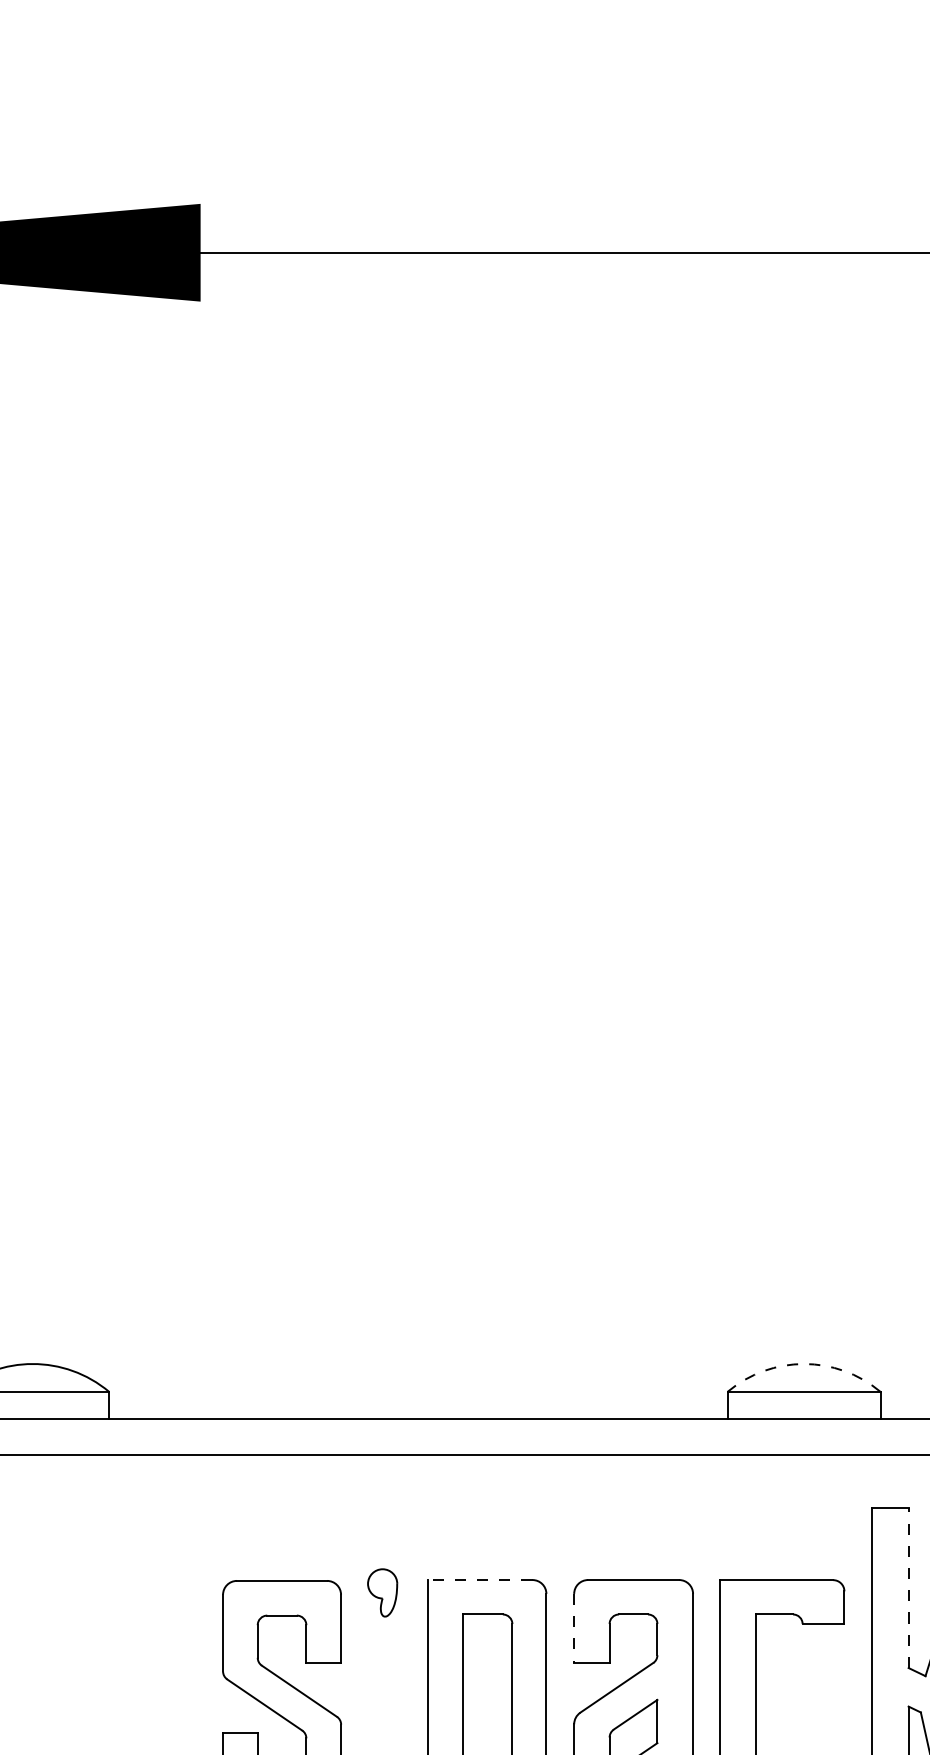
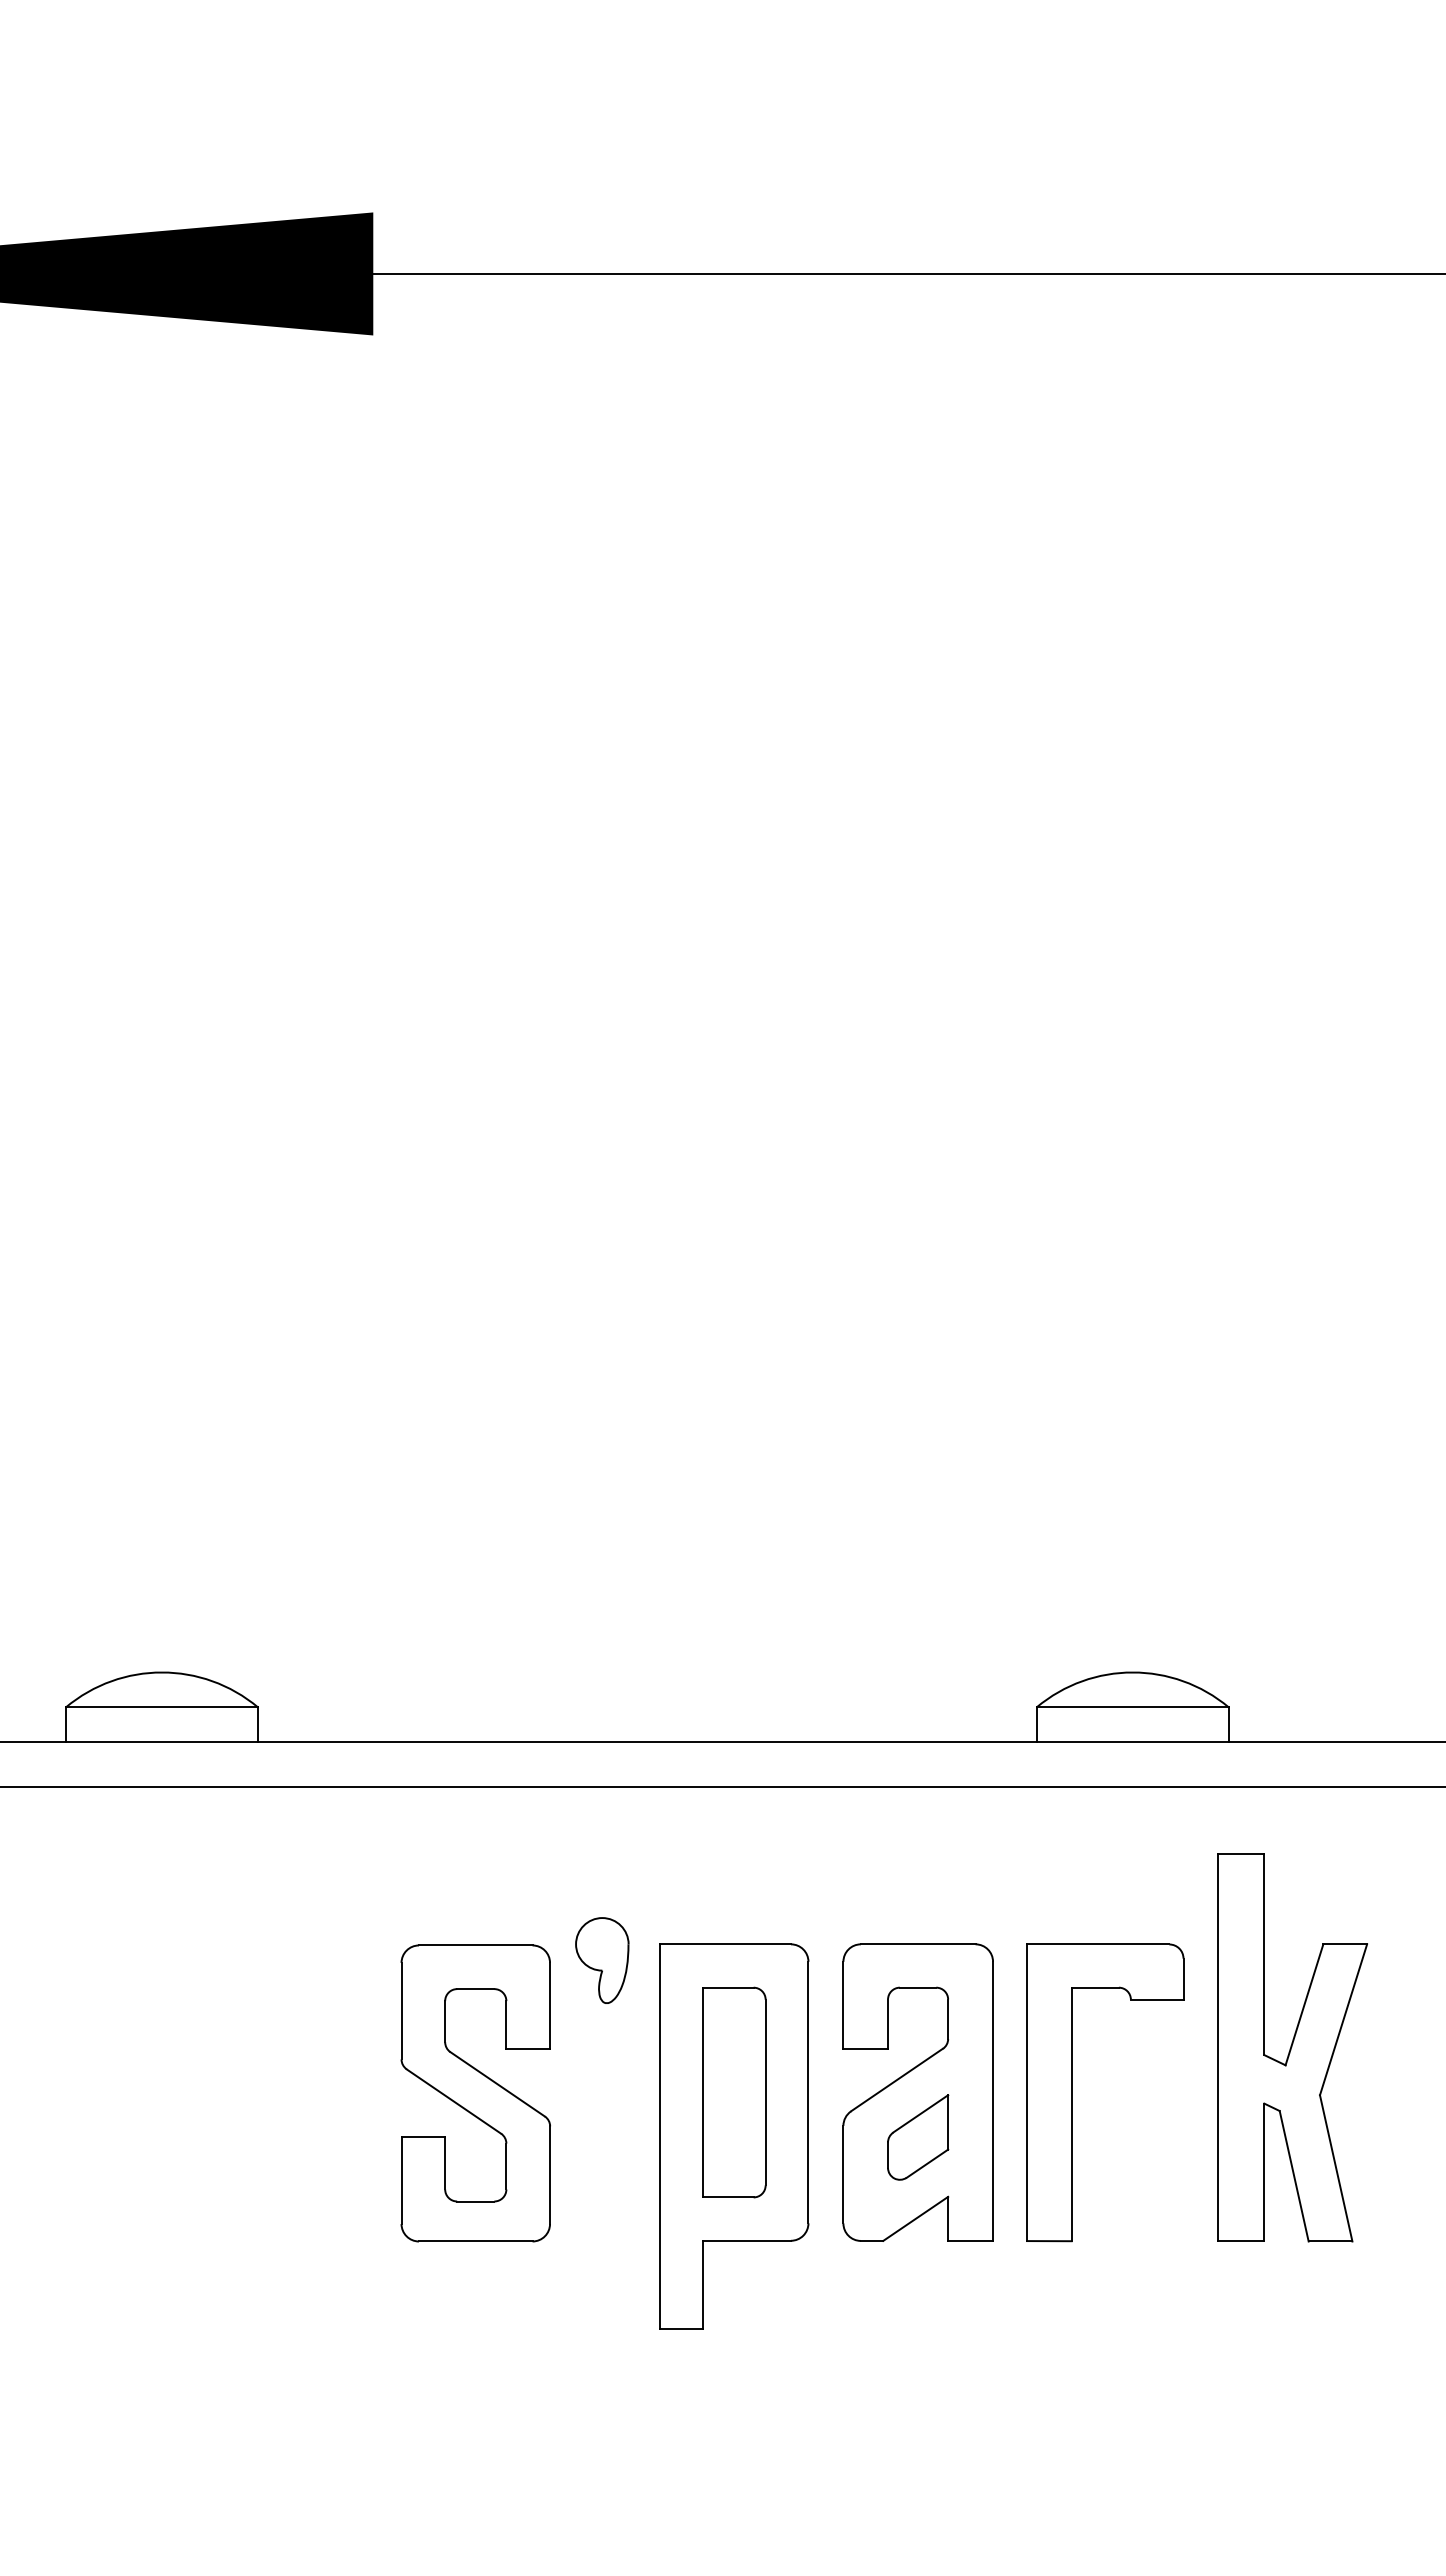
arc: (803, 1364) -> (1132, 1672), dashed -> solid
line: (480, 1580) -> (725, 1944), dashed -> solid
line: (908, 1588) -> (1264, 1954), dashed -> solid
part: (382, 1592) -> (602, 1960), size x1.43
line: (574, 1628) -> (843, 2005), dashed -> solid

